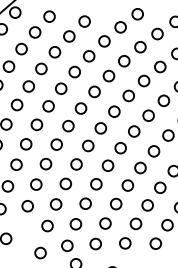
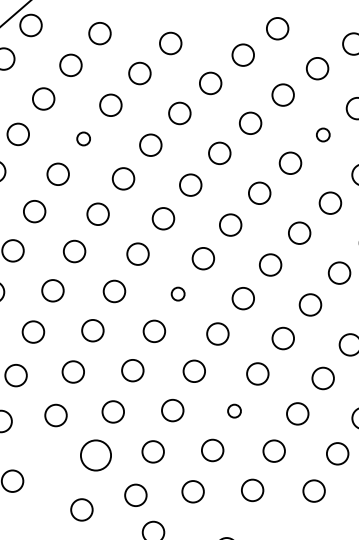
circle: (160, 66) -> (323, 133), size x0.6
circle: (41, 68) -> (83, 138), size x0.6
circle: (88, 145) -> (178, 293), size x0.6
circle: (116, 203) -> (234, 410), size x0.6
circle: (47, 225) -> (95, 454), size x1.4

